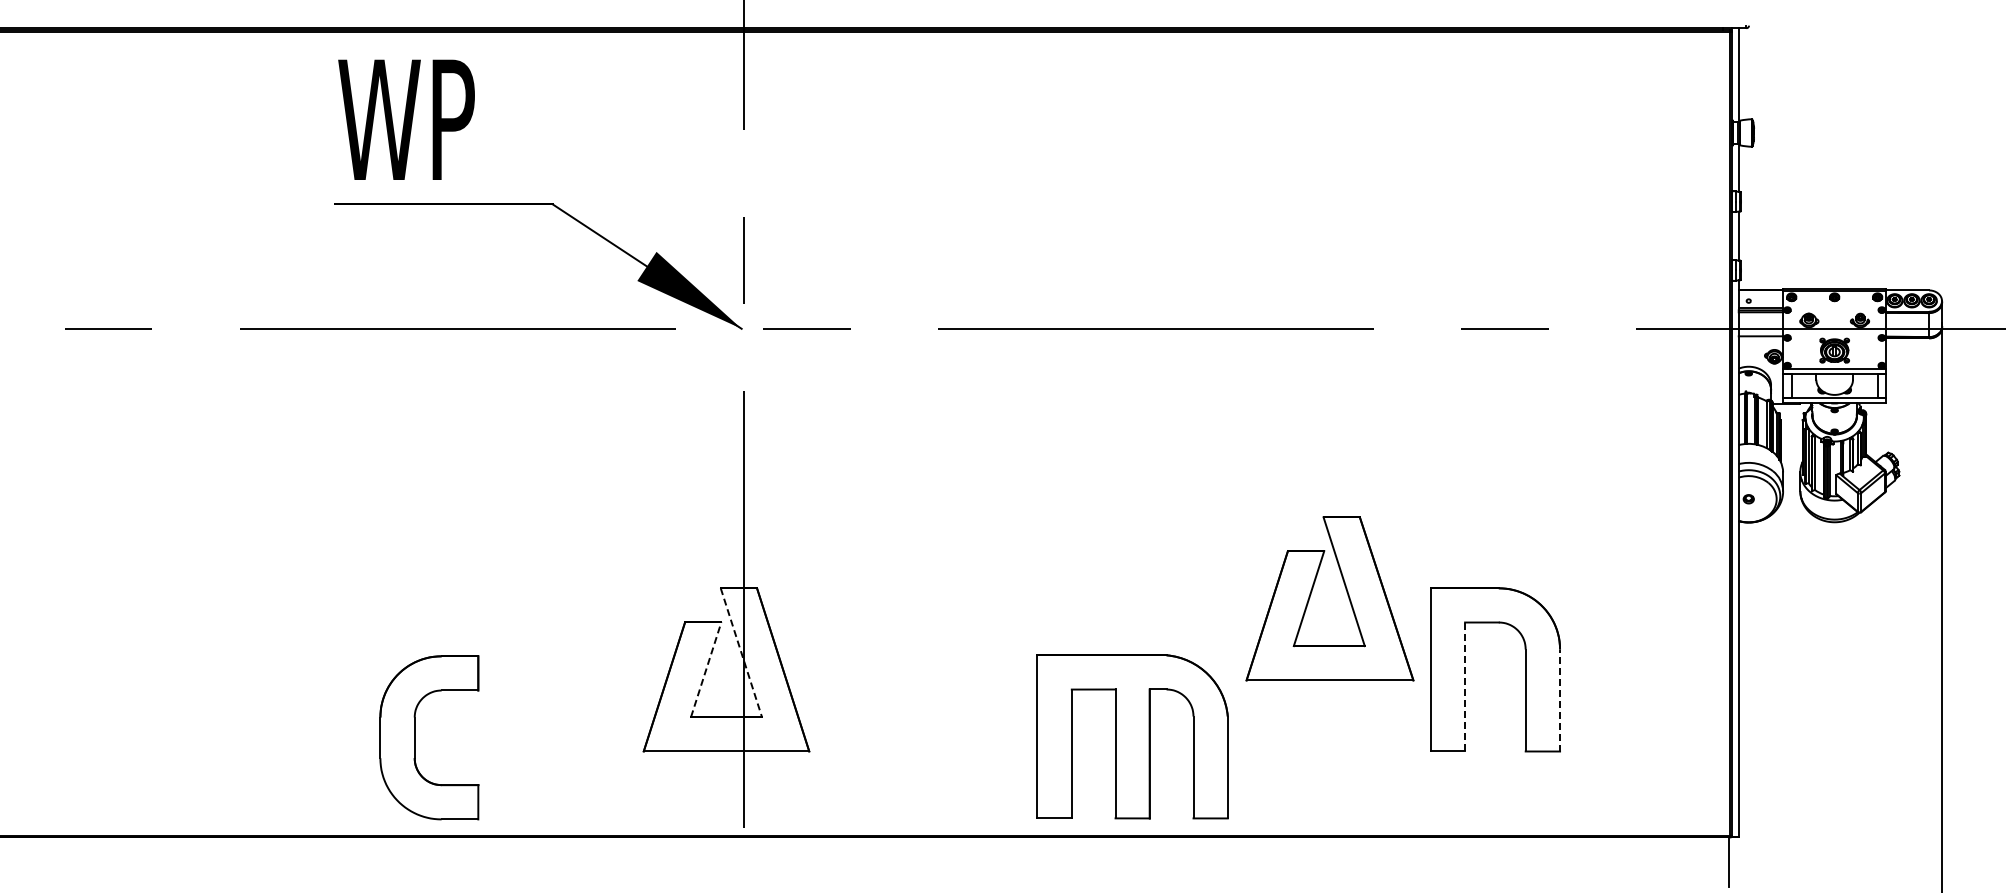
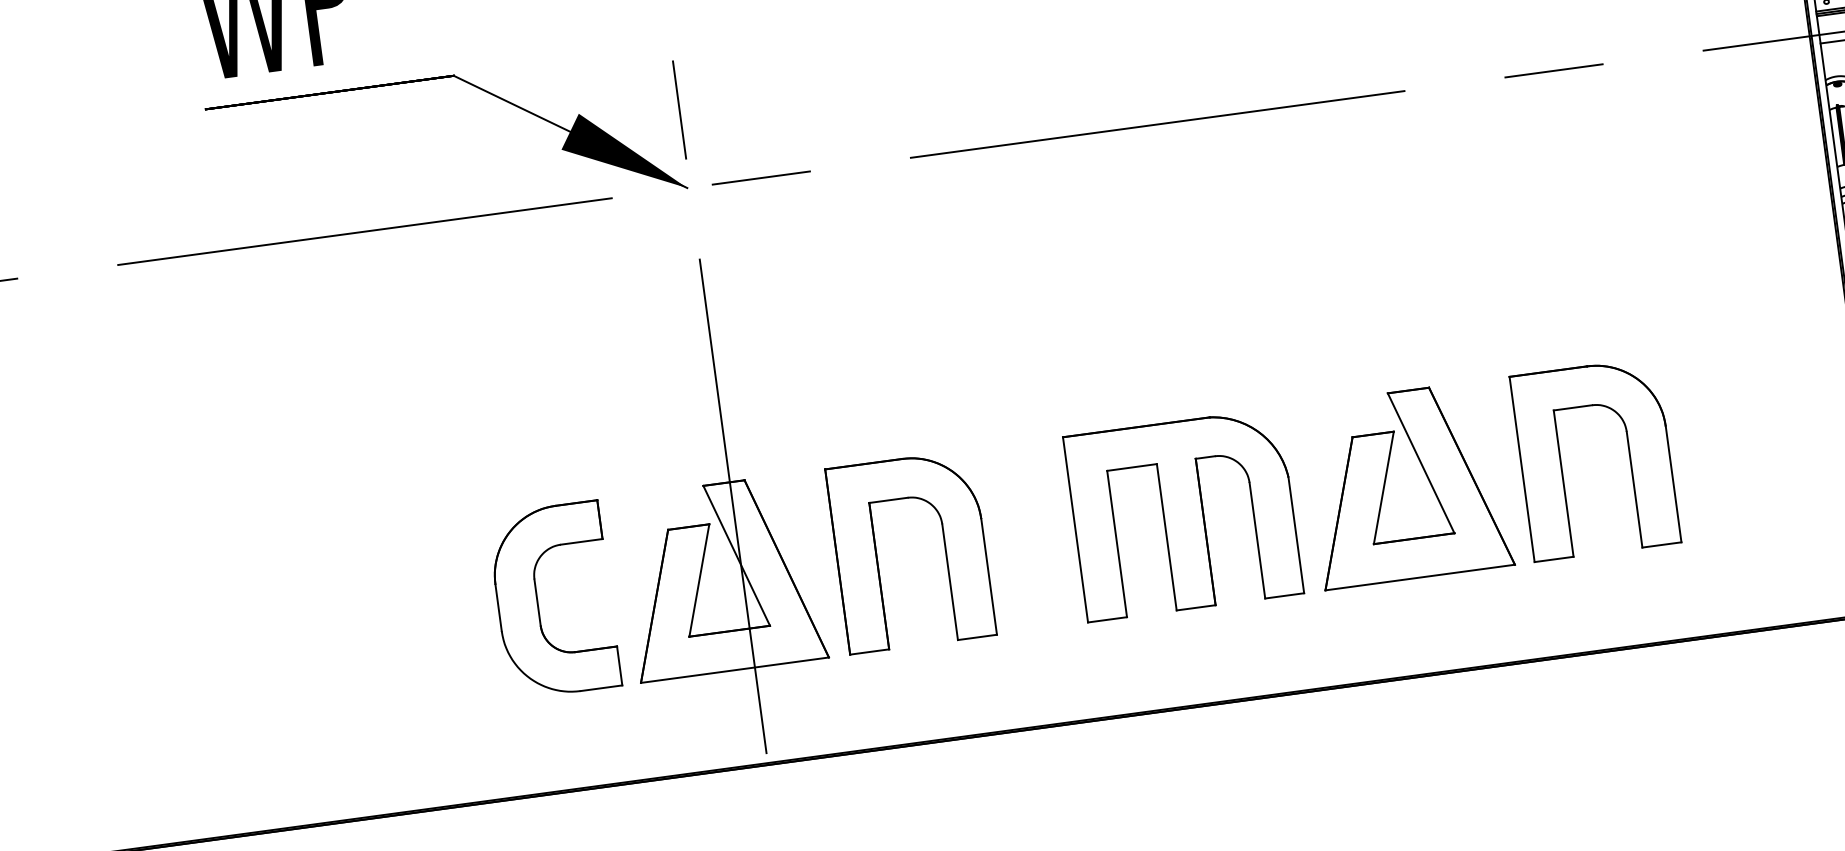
part: (1346, 592) -> (1425, 475), moved
line: (741, 652) -> (736, 555), dashed -> solid
line: (706, 669) -> (699, 580), dashed -> solid
part: (863, 669) -> (877, 556), added
line: (1465, 686) -> (1564, 483), dashed -> solid
line: (1560, 700) -> (1674, 484), dashed -> solid
part: (1132, 736) -> (1183, 514), moved
part: (415, 737) -> (538, 602), moved

